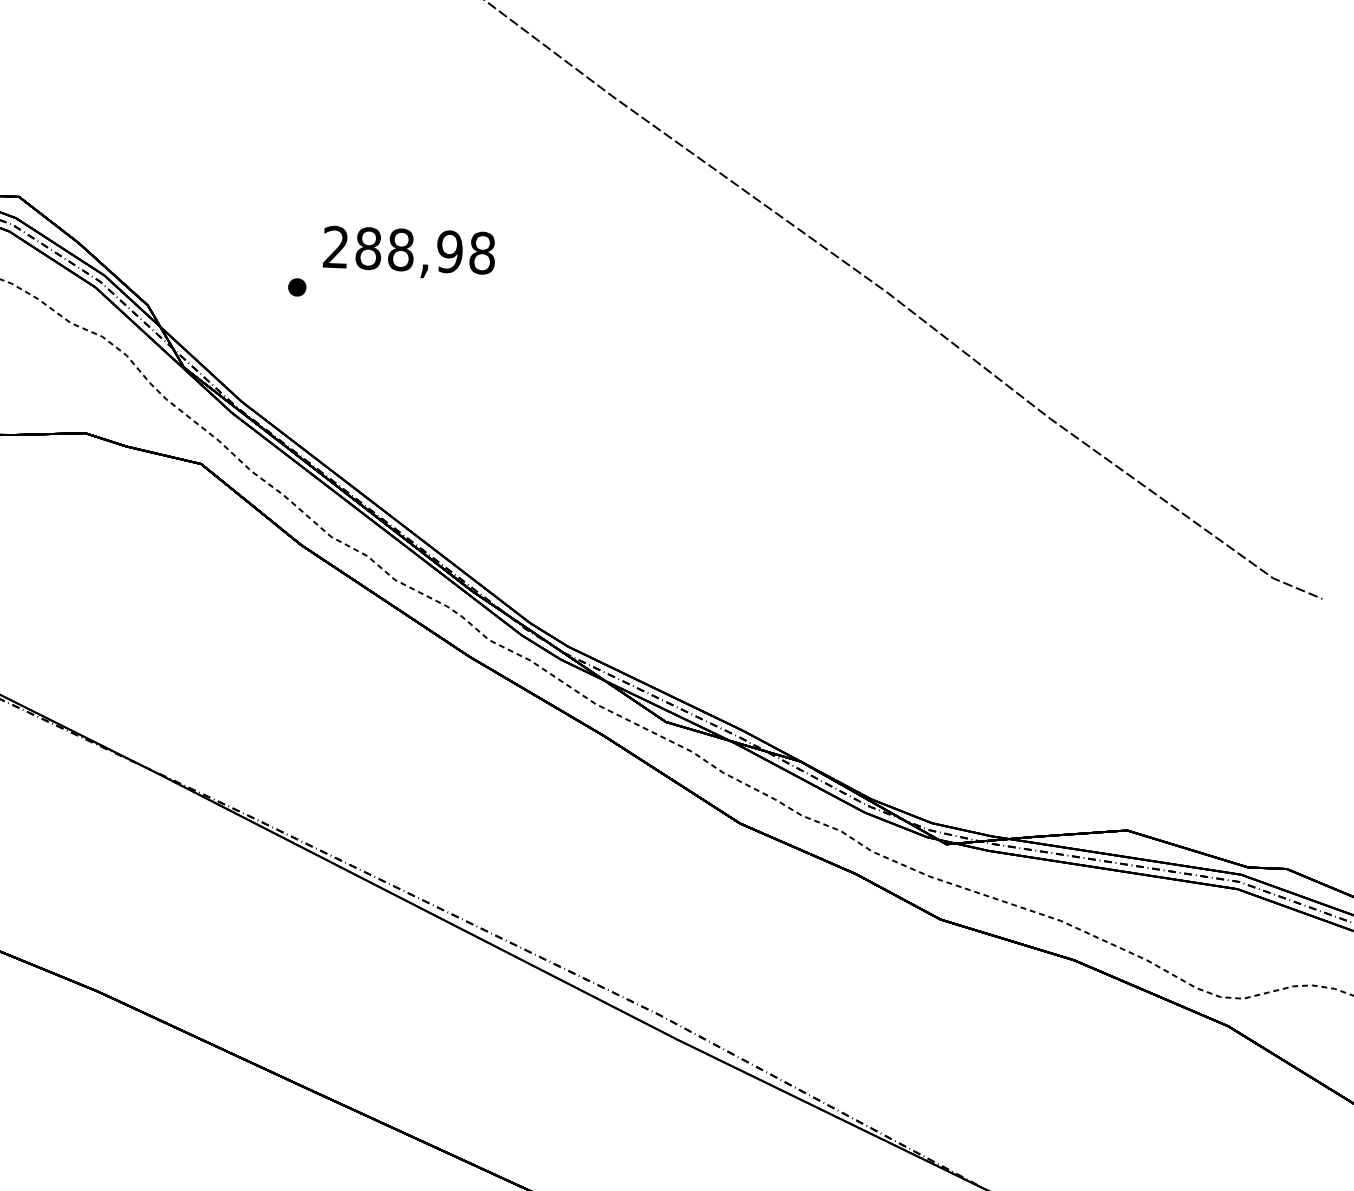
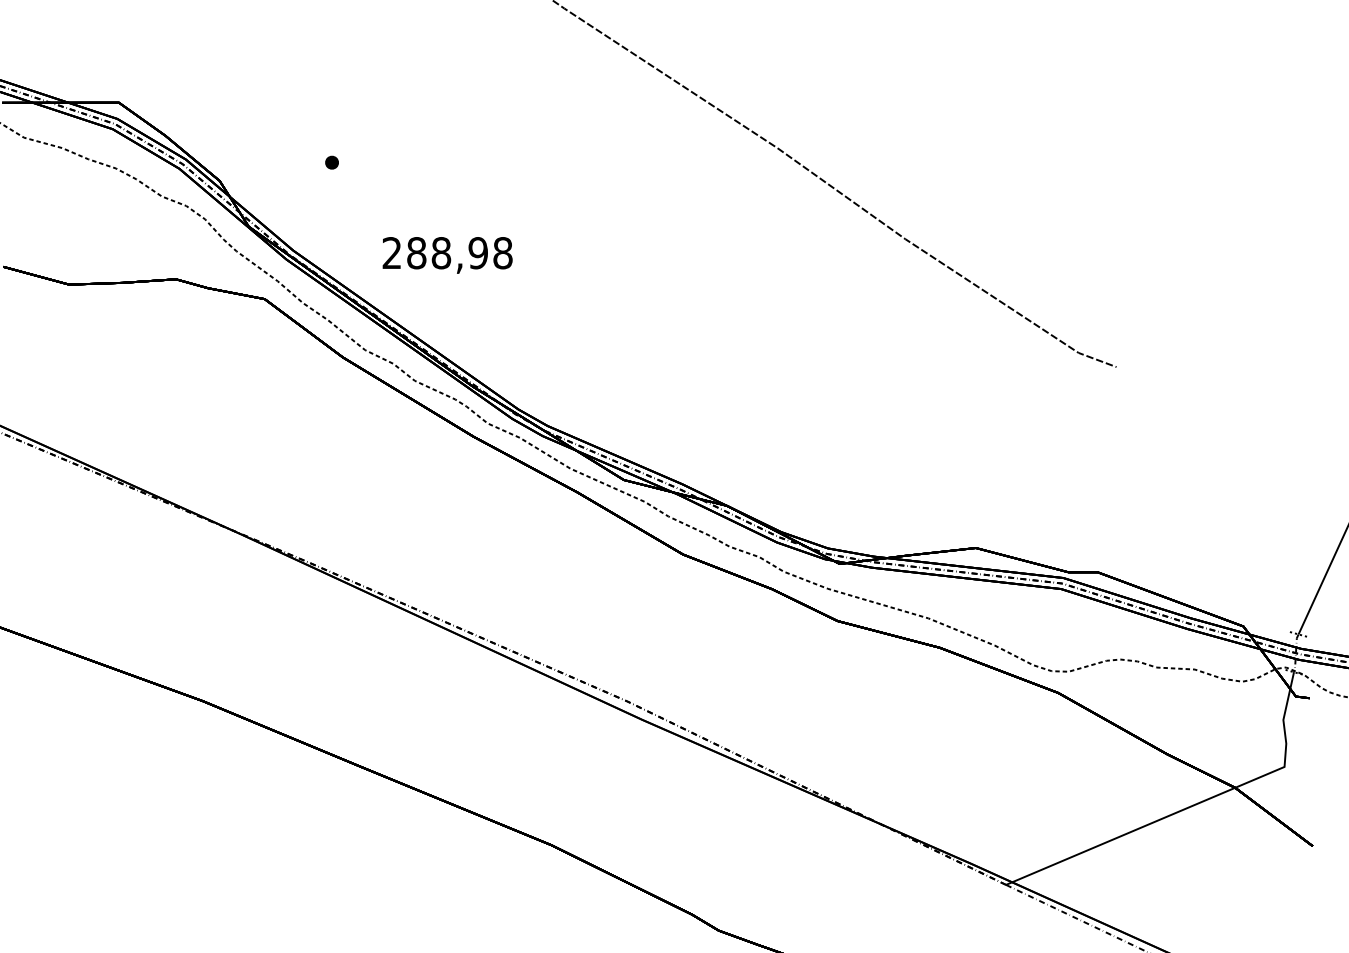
text: (409, 253) -> (447, 255), moved

